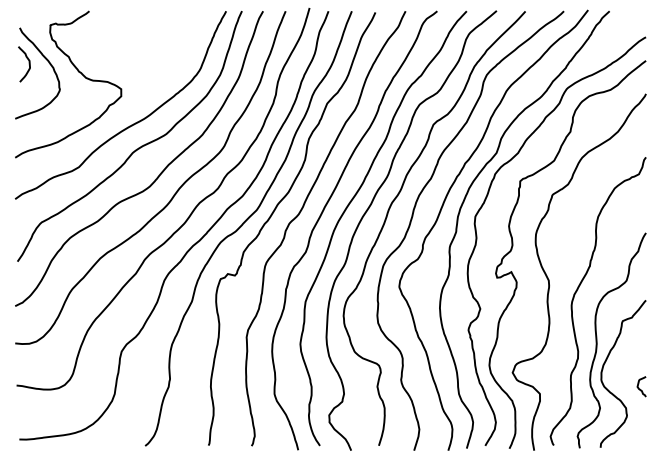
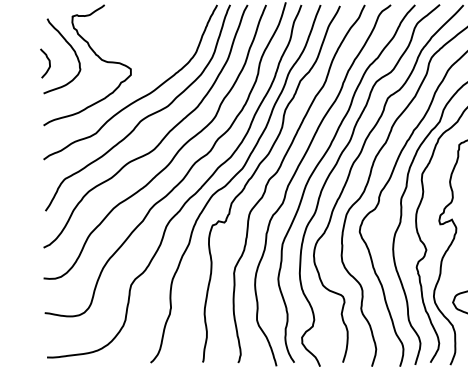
curve: (28, 64) -> (48, 63), moved

